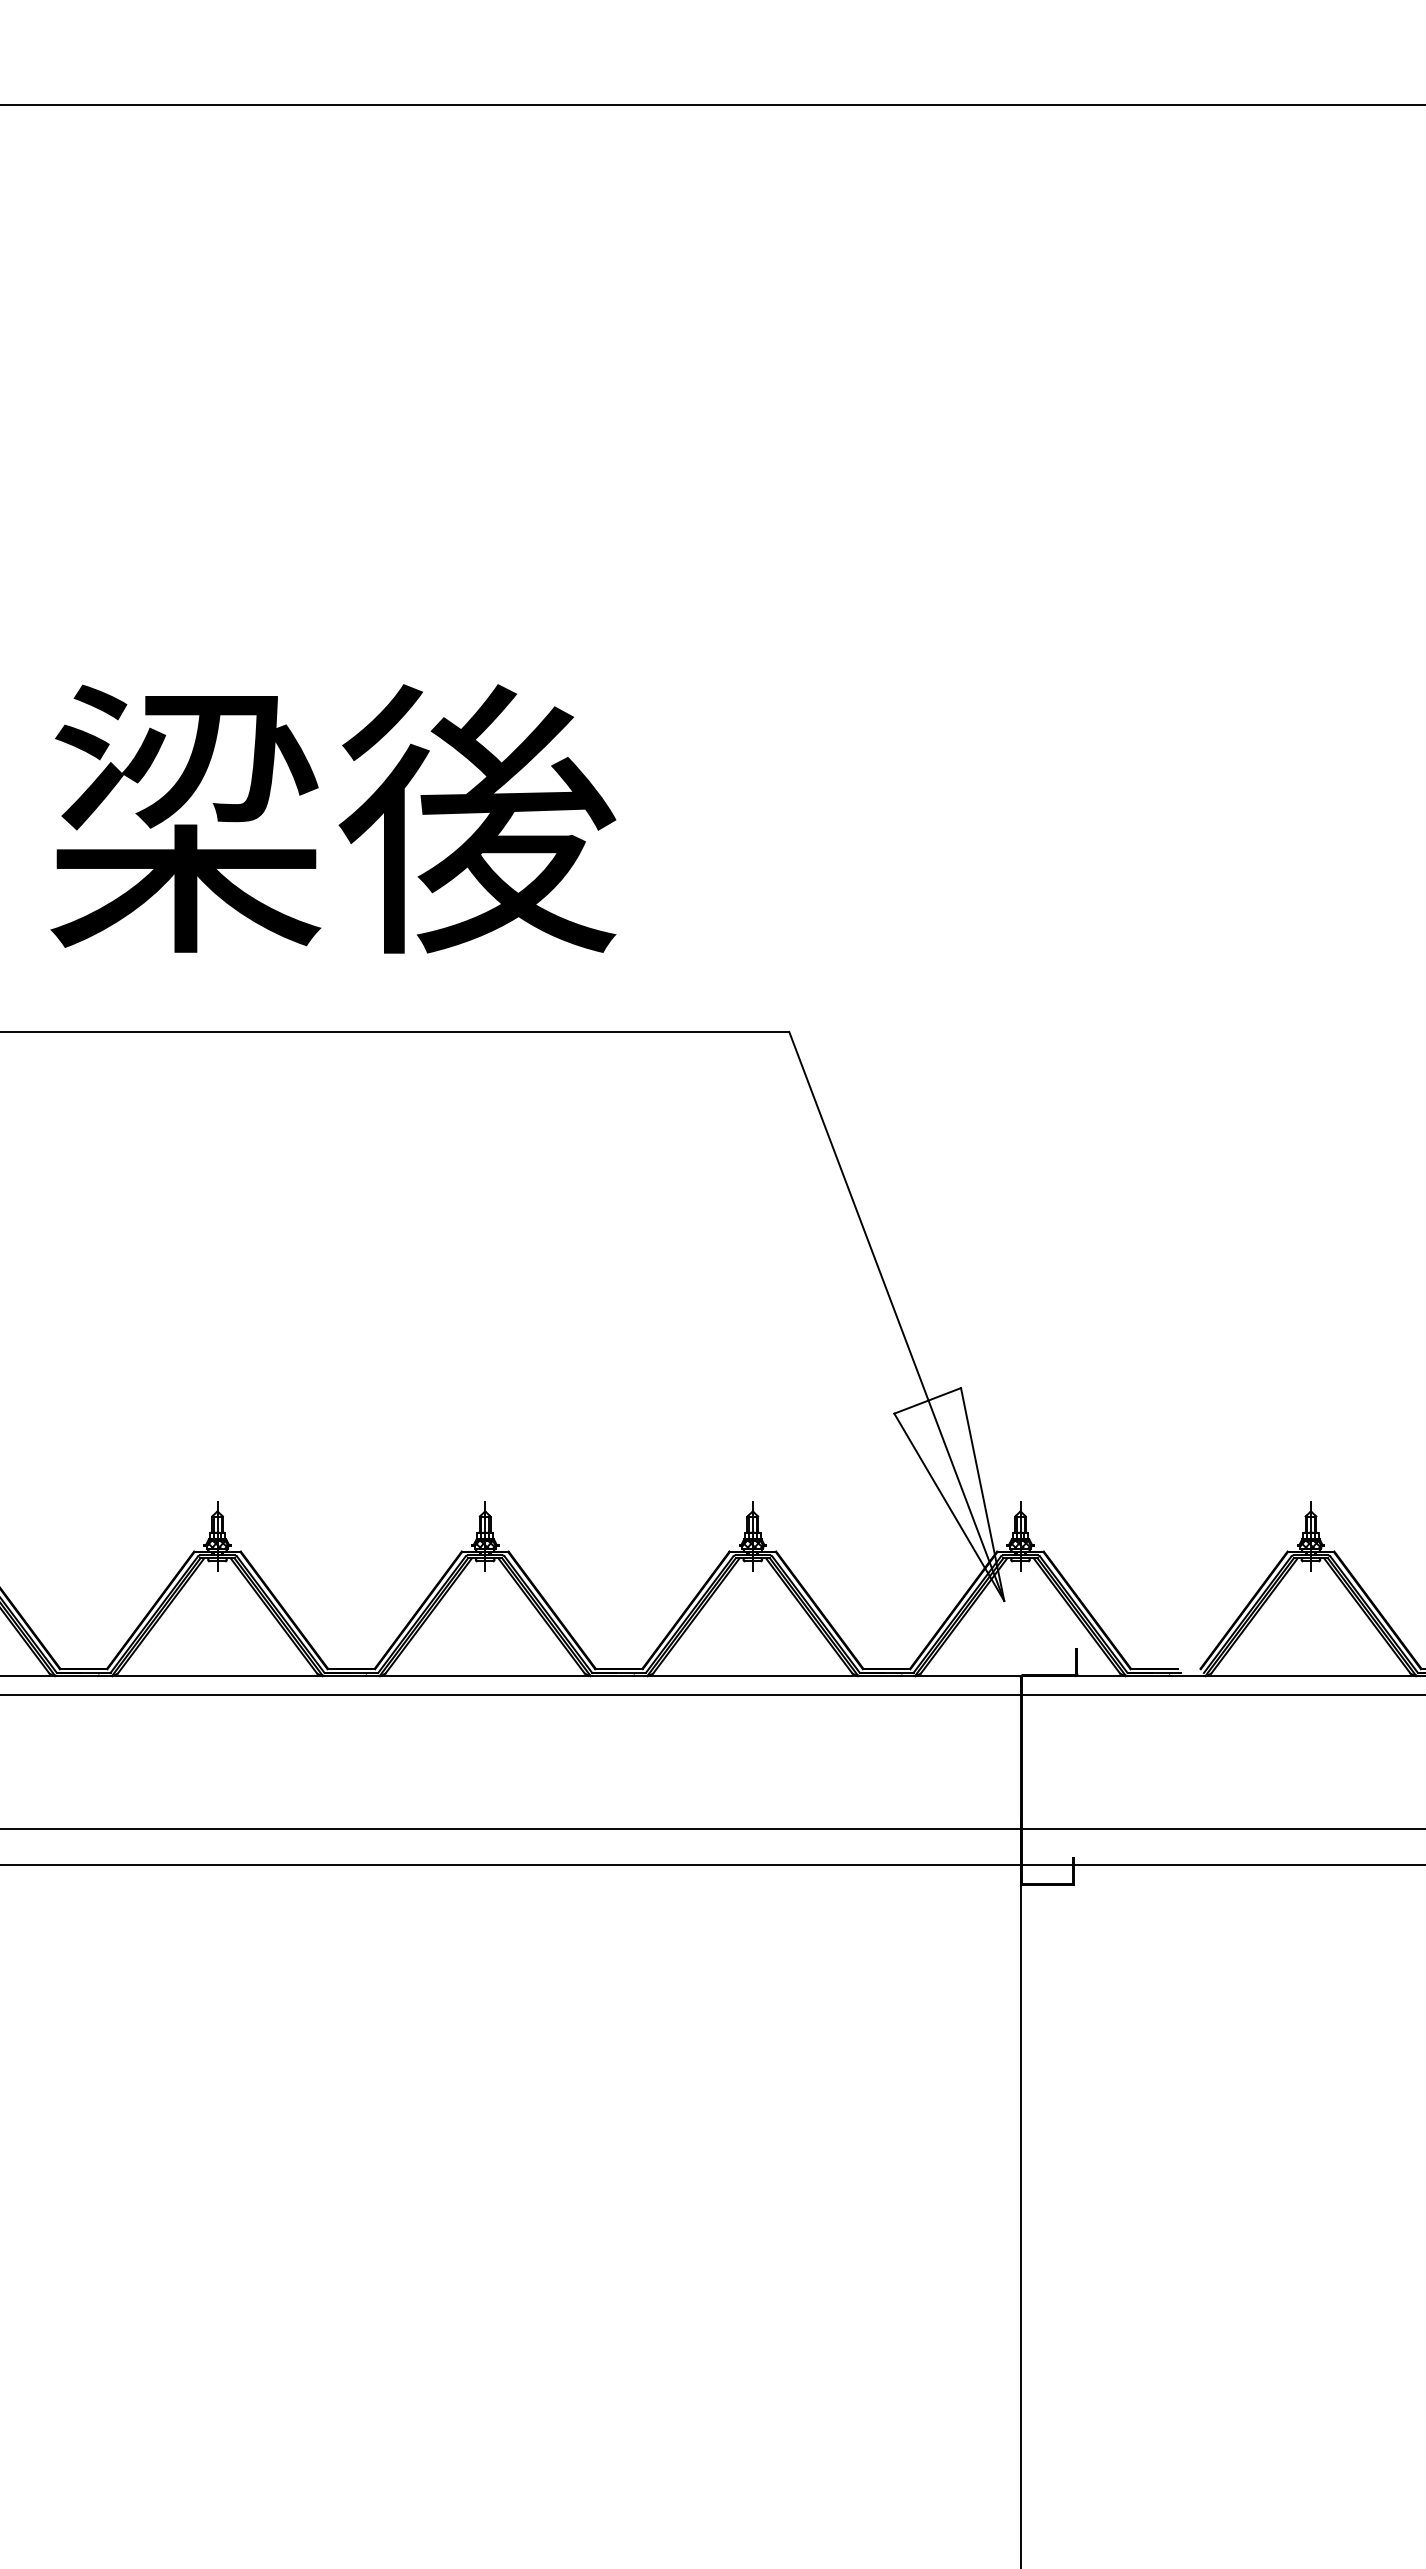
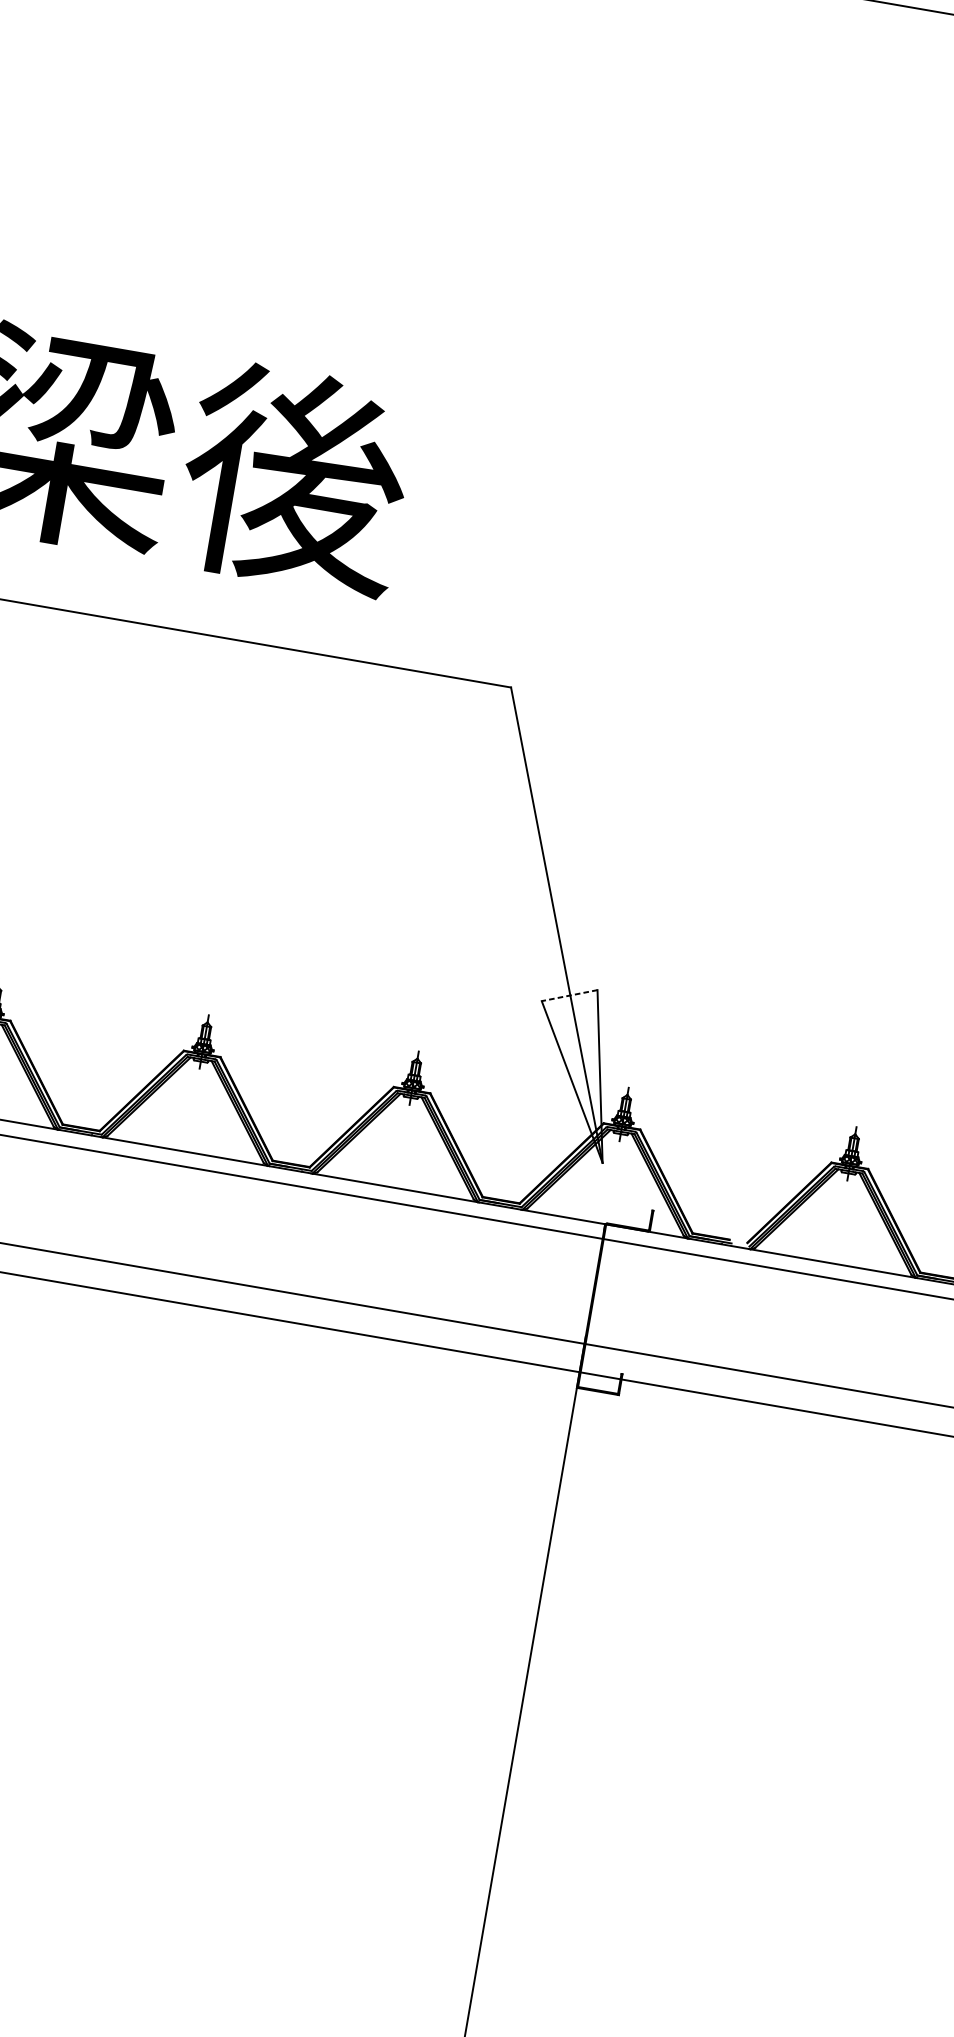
line: (927, 1400) -> (569, 995), solid -> dashed

